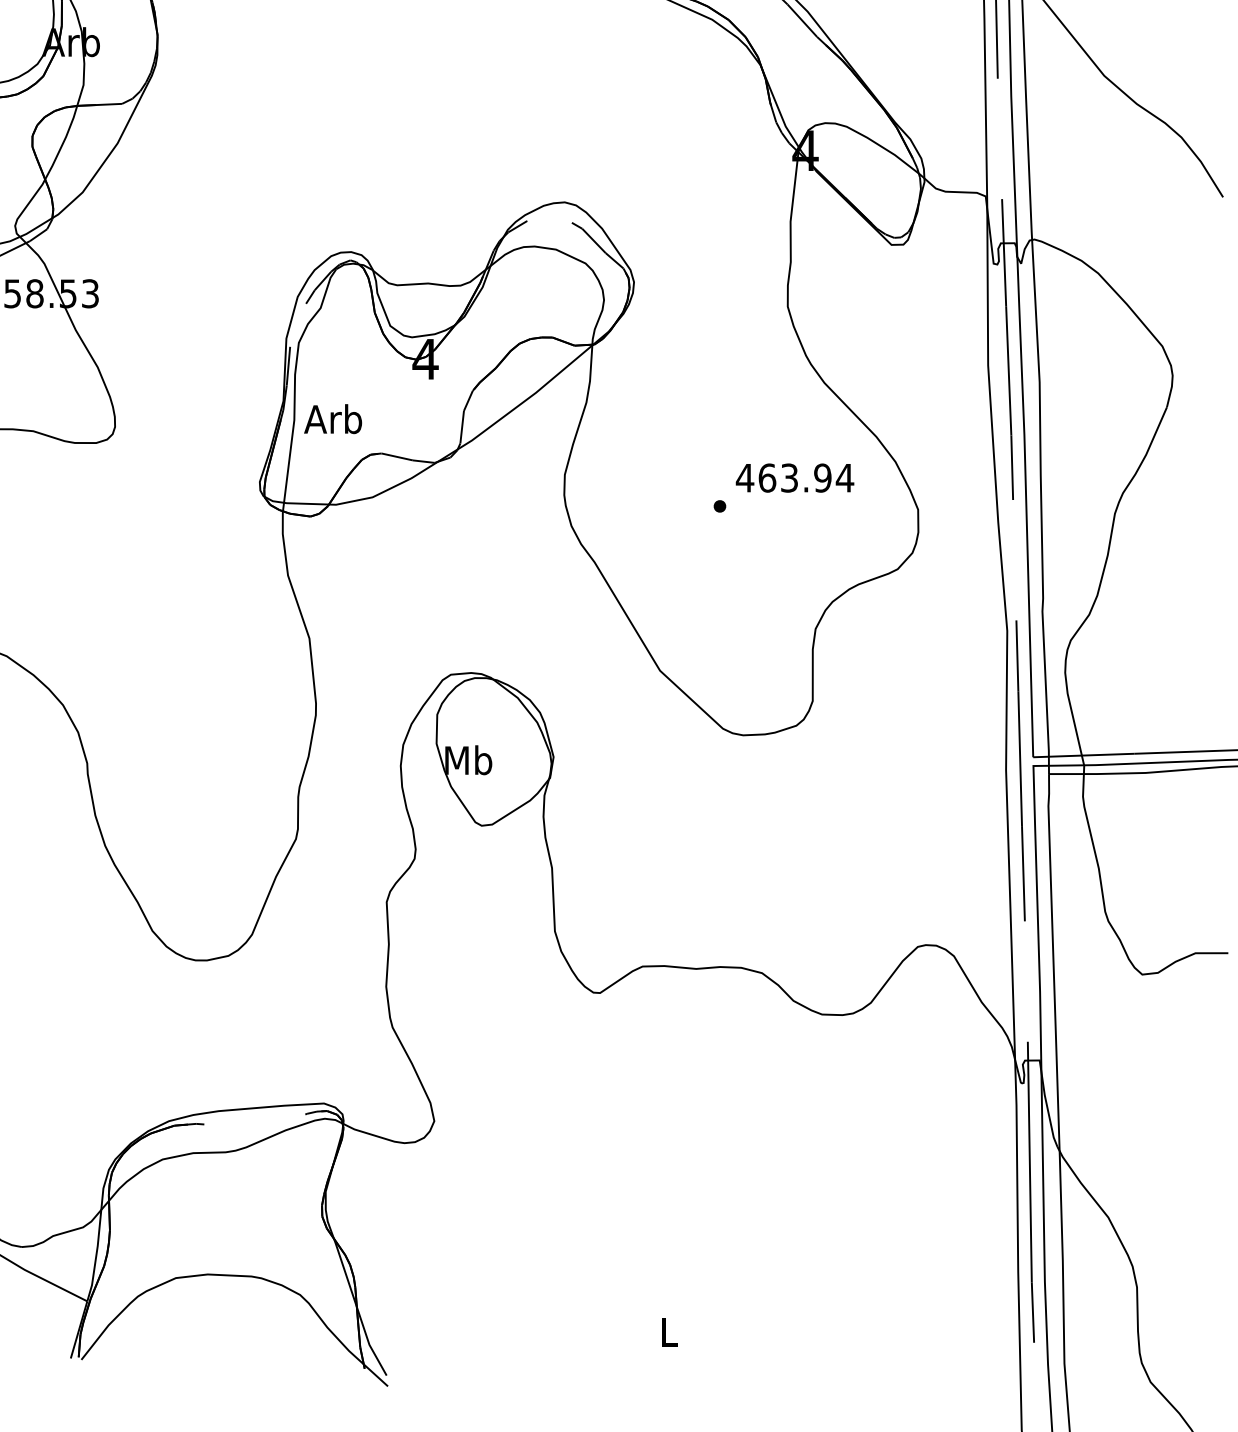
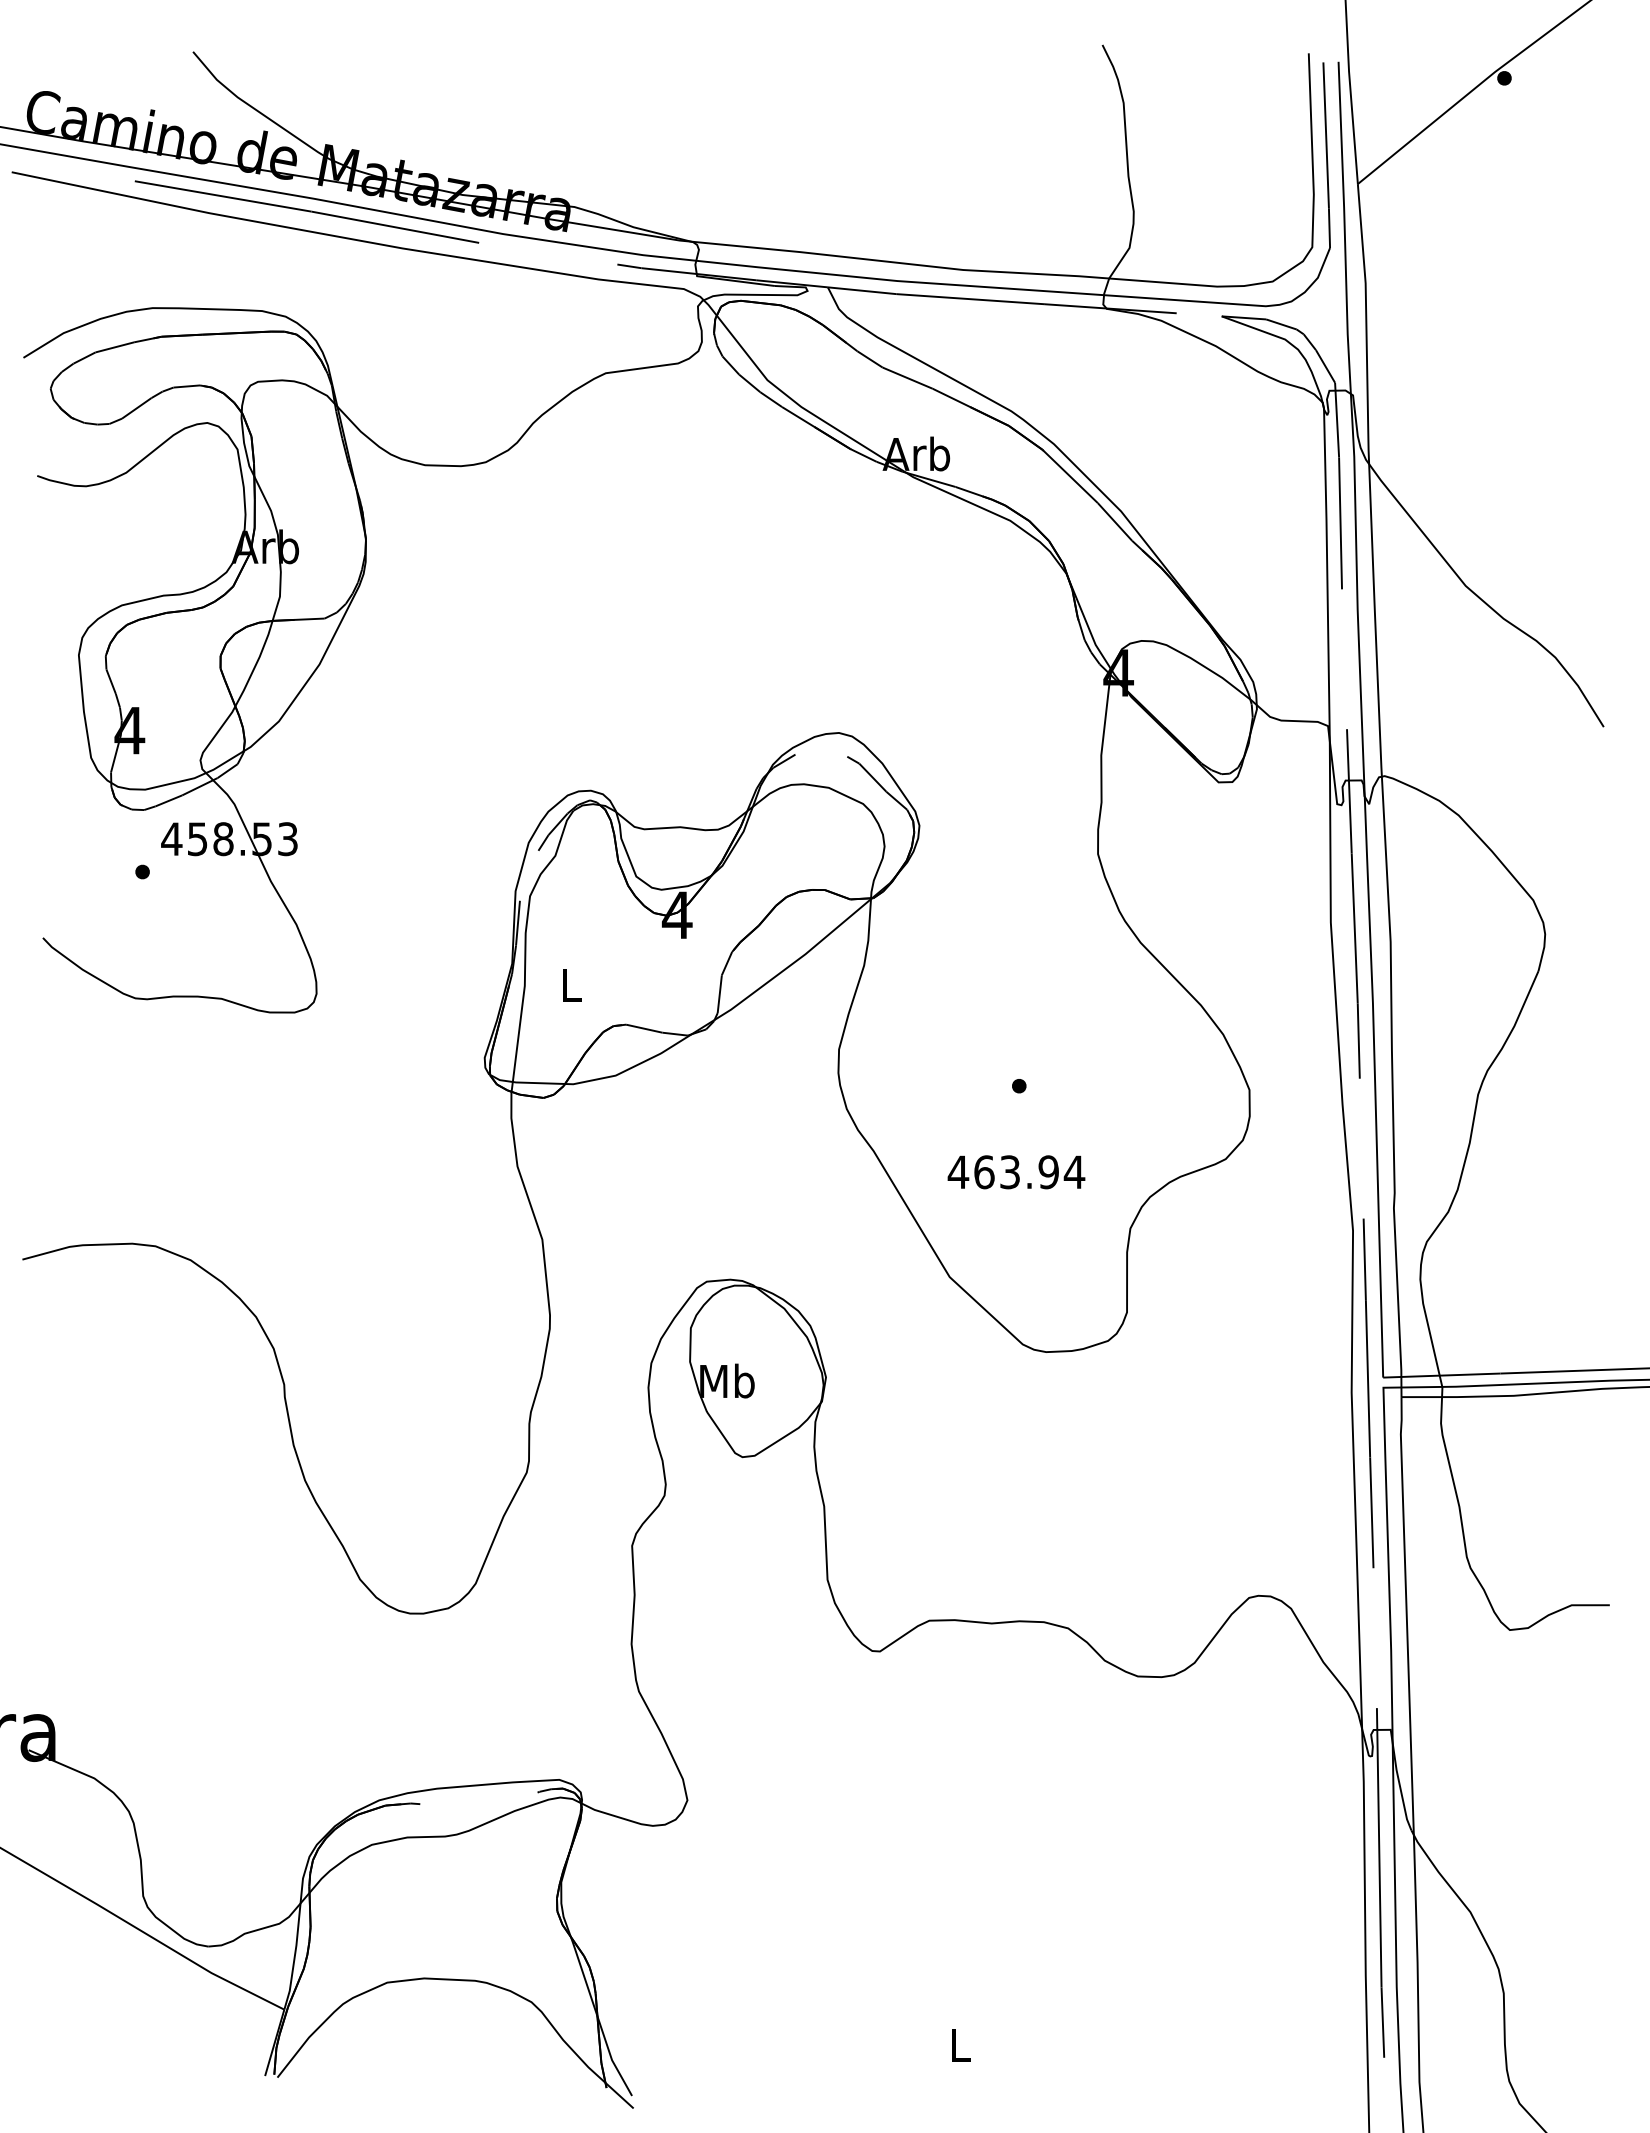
text: (332, 418) -> (569, 984), Arb -> L
text: (795, 478) -> (1016, 1172), moved

